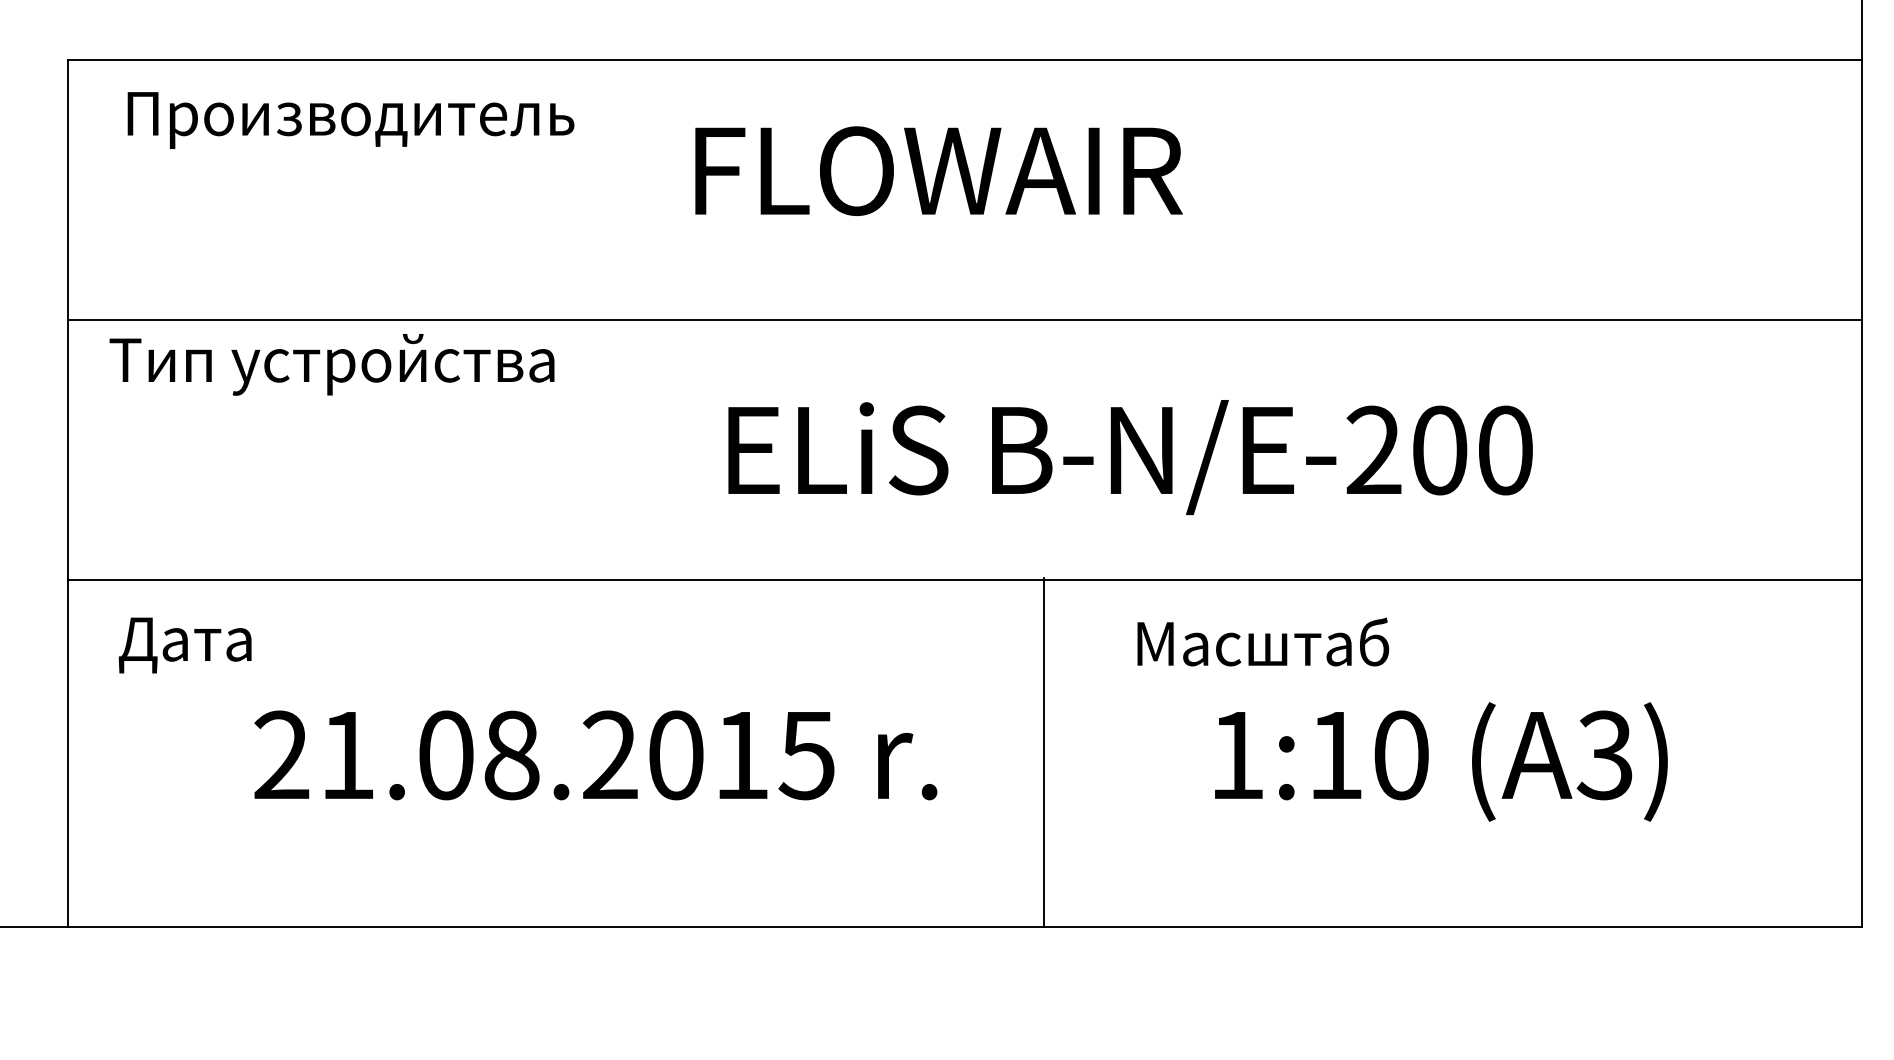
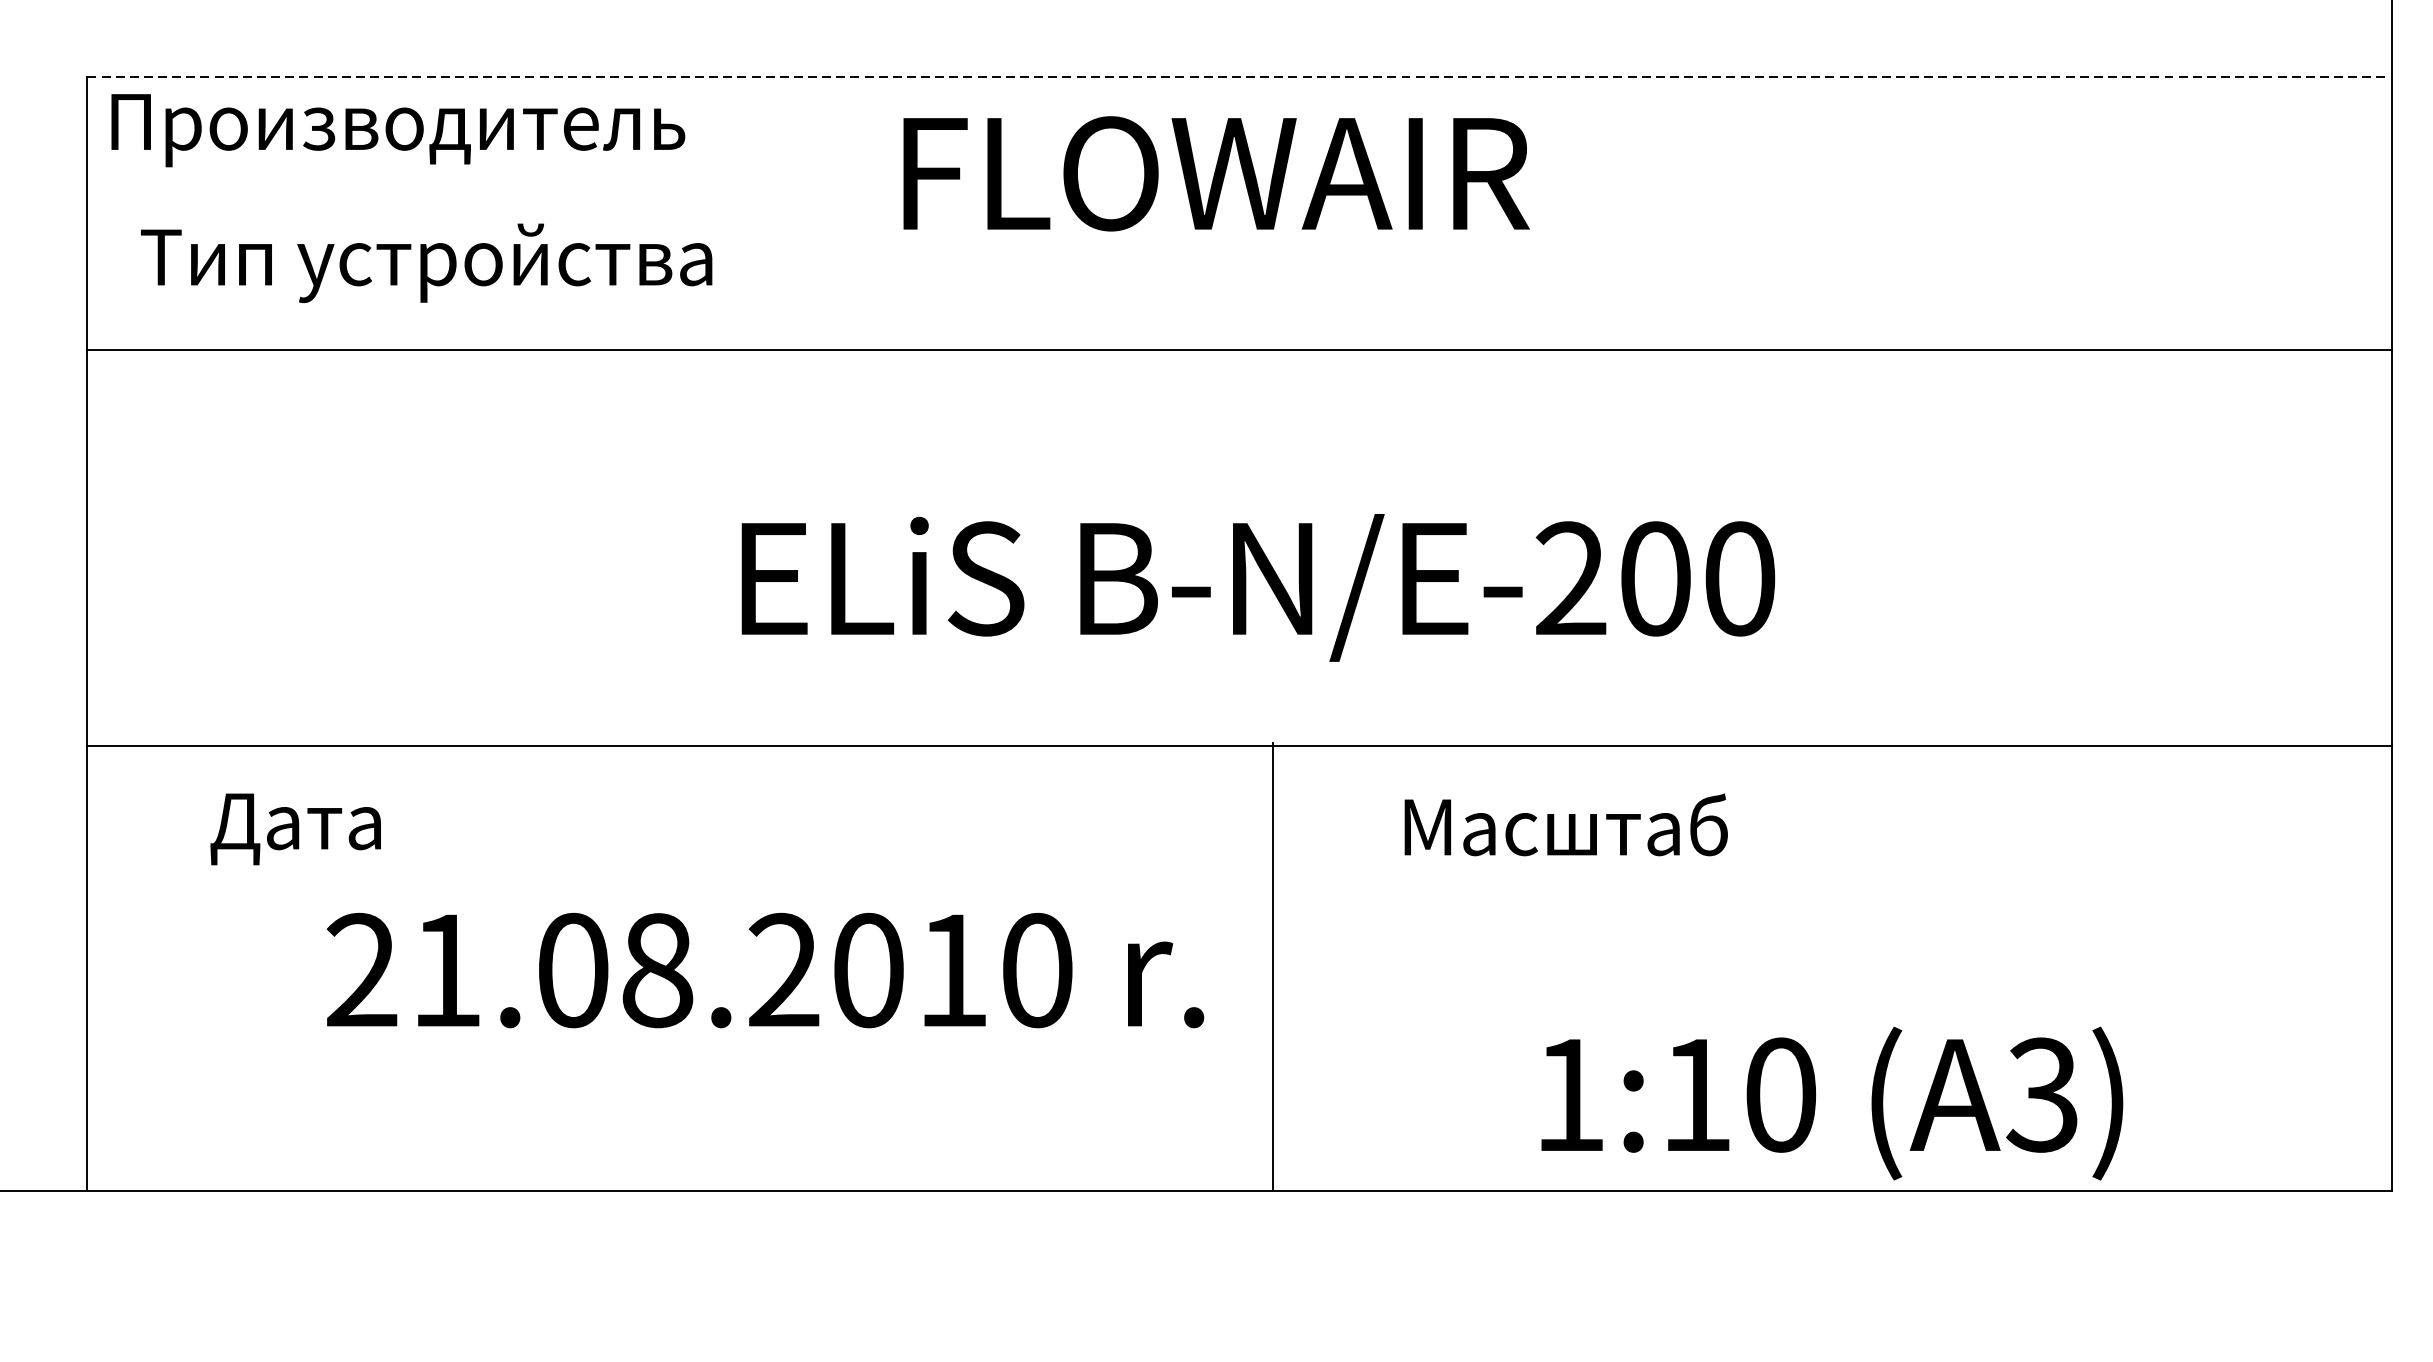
line: (964, 59) -> (1238, 76), solid -> dashed
text: (350, 120) -> (397, 130), moved
text: (938, 170) -> (1215, 172), moved
line: (964, 320) -> (1238, 350), moved
text: (331, 364) -> (425, 262), moved
text: (1130, 457) -> (1258, 587), moved
text: (1263, 641) -> (1566, 824), moved
text: (184, 645) -> (294, 829), moved
line: (1044, 752) -> (1273, 966), moved
text: (806, 755) -> (1036, 970), 21.08.2015 -> 21.08.2010
text: (1441, 761) -> (1832, 1102), moved

